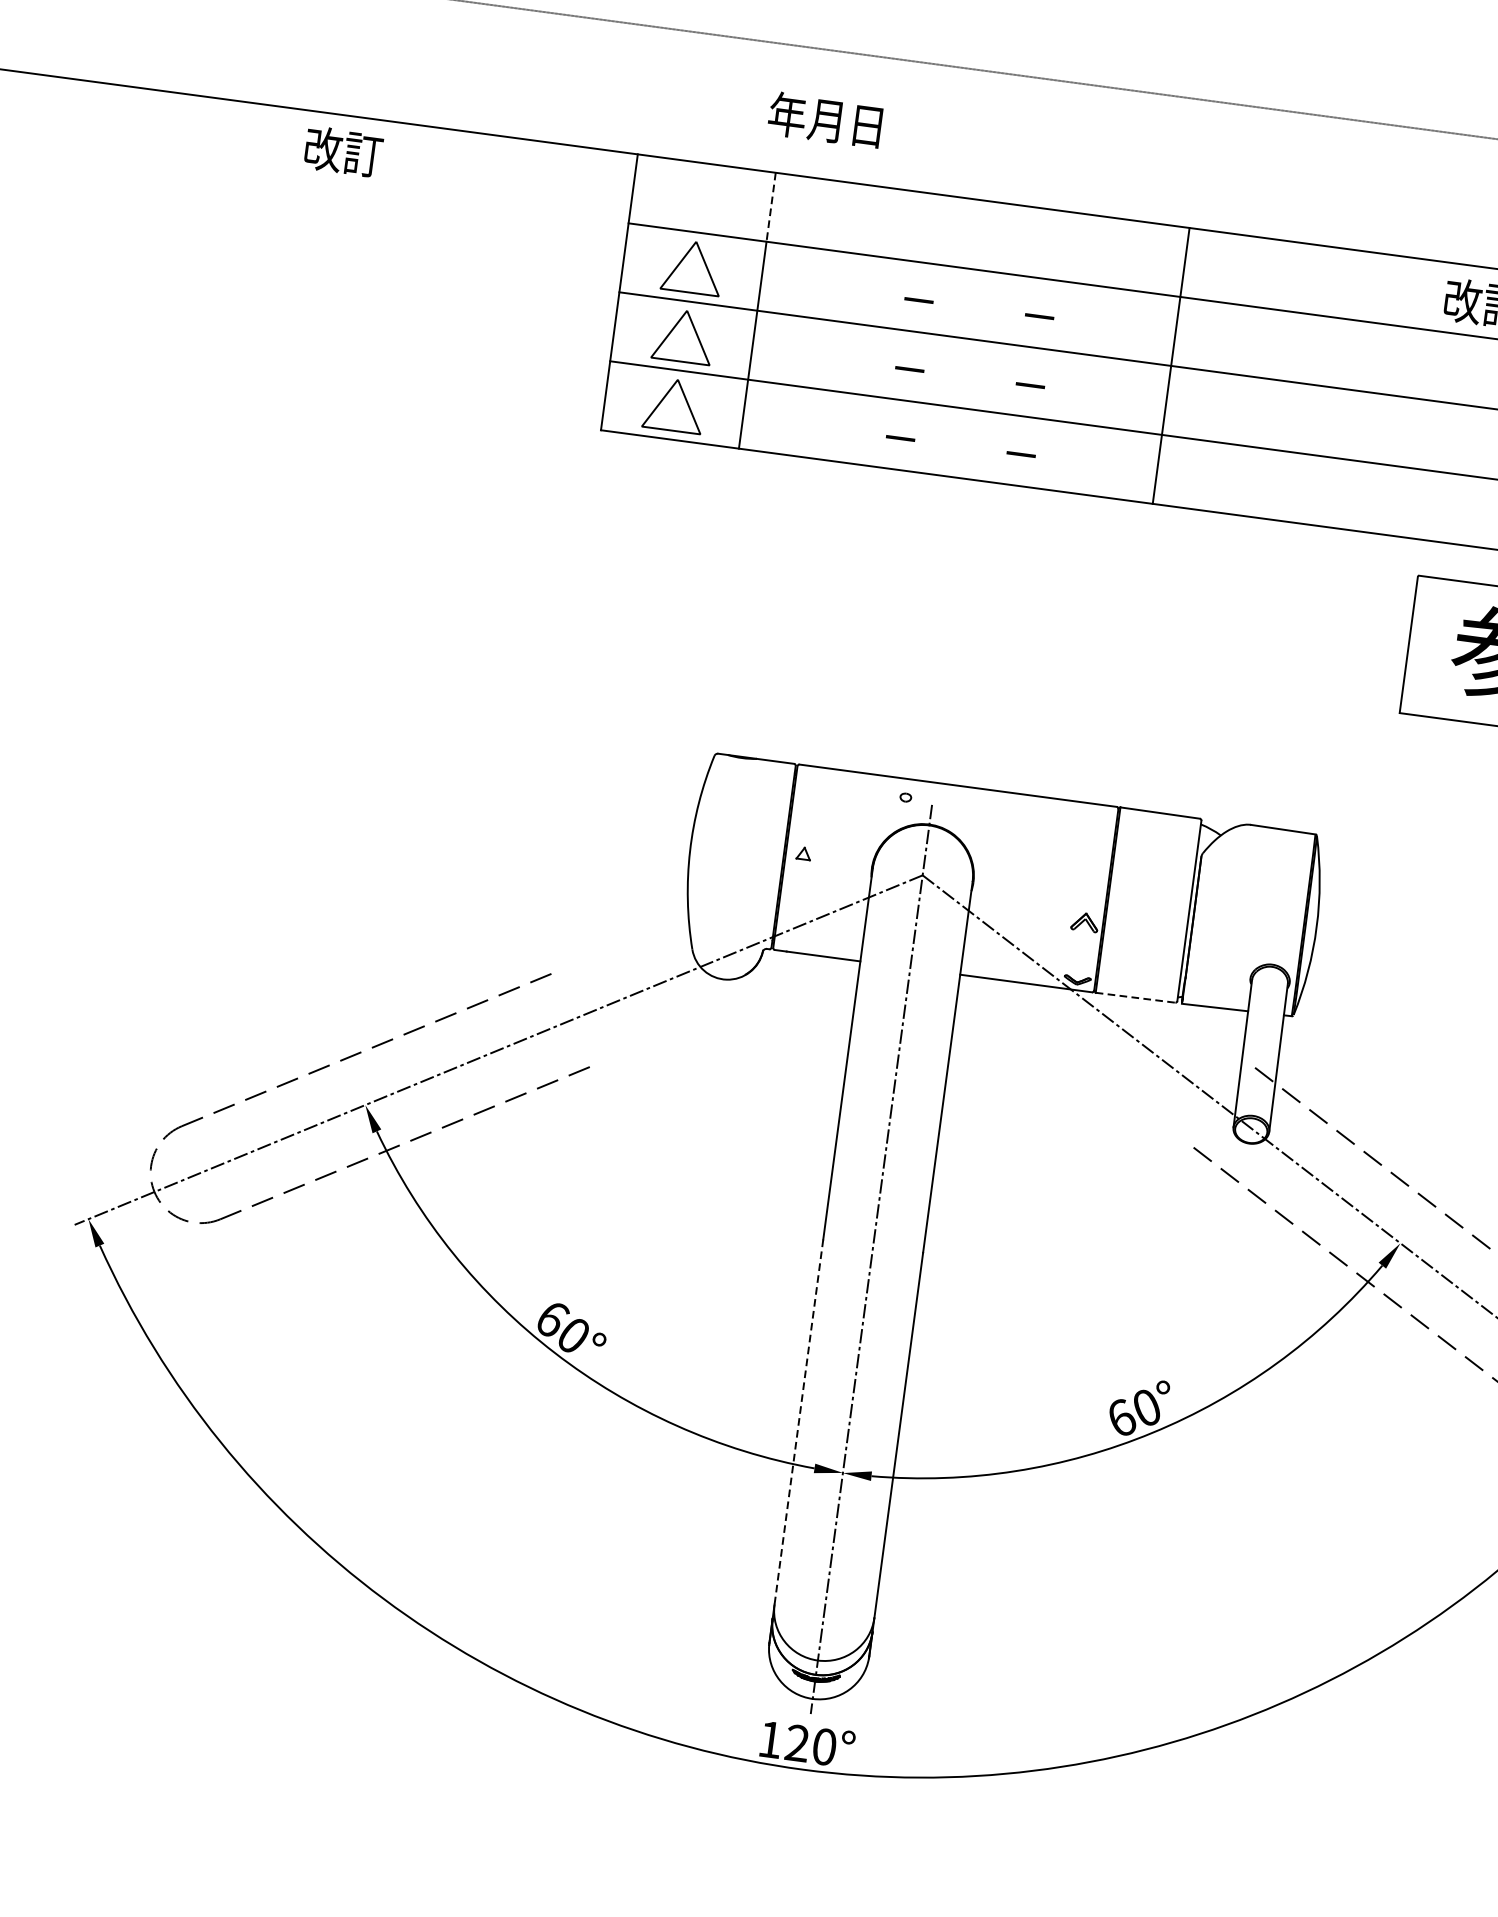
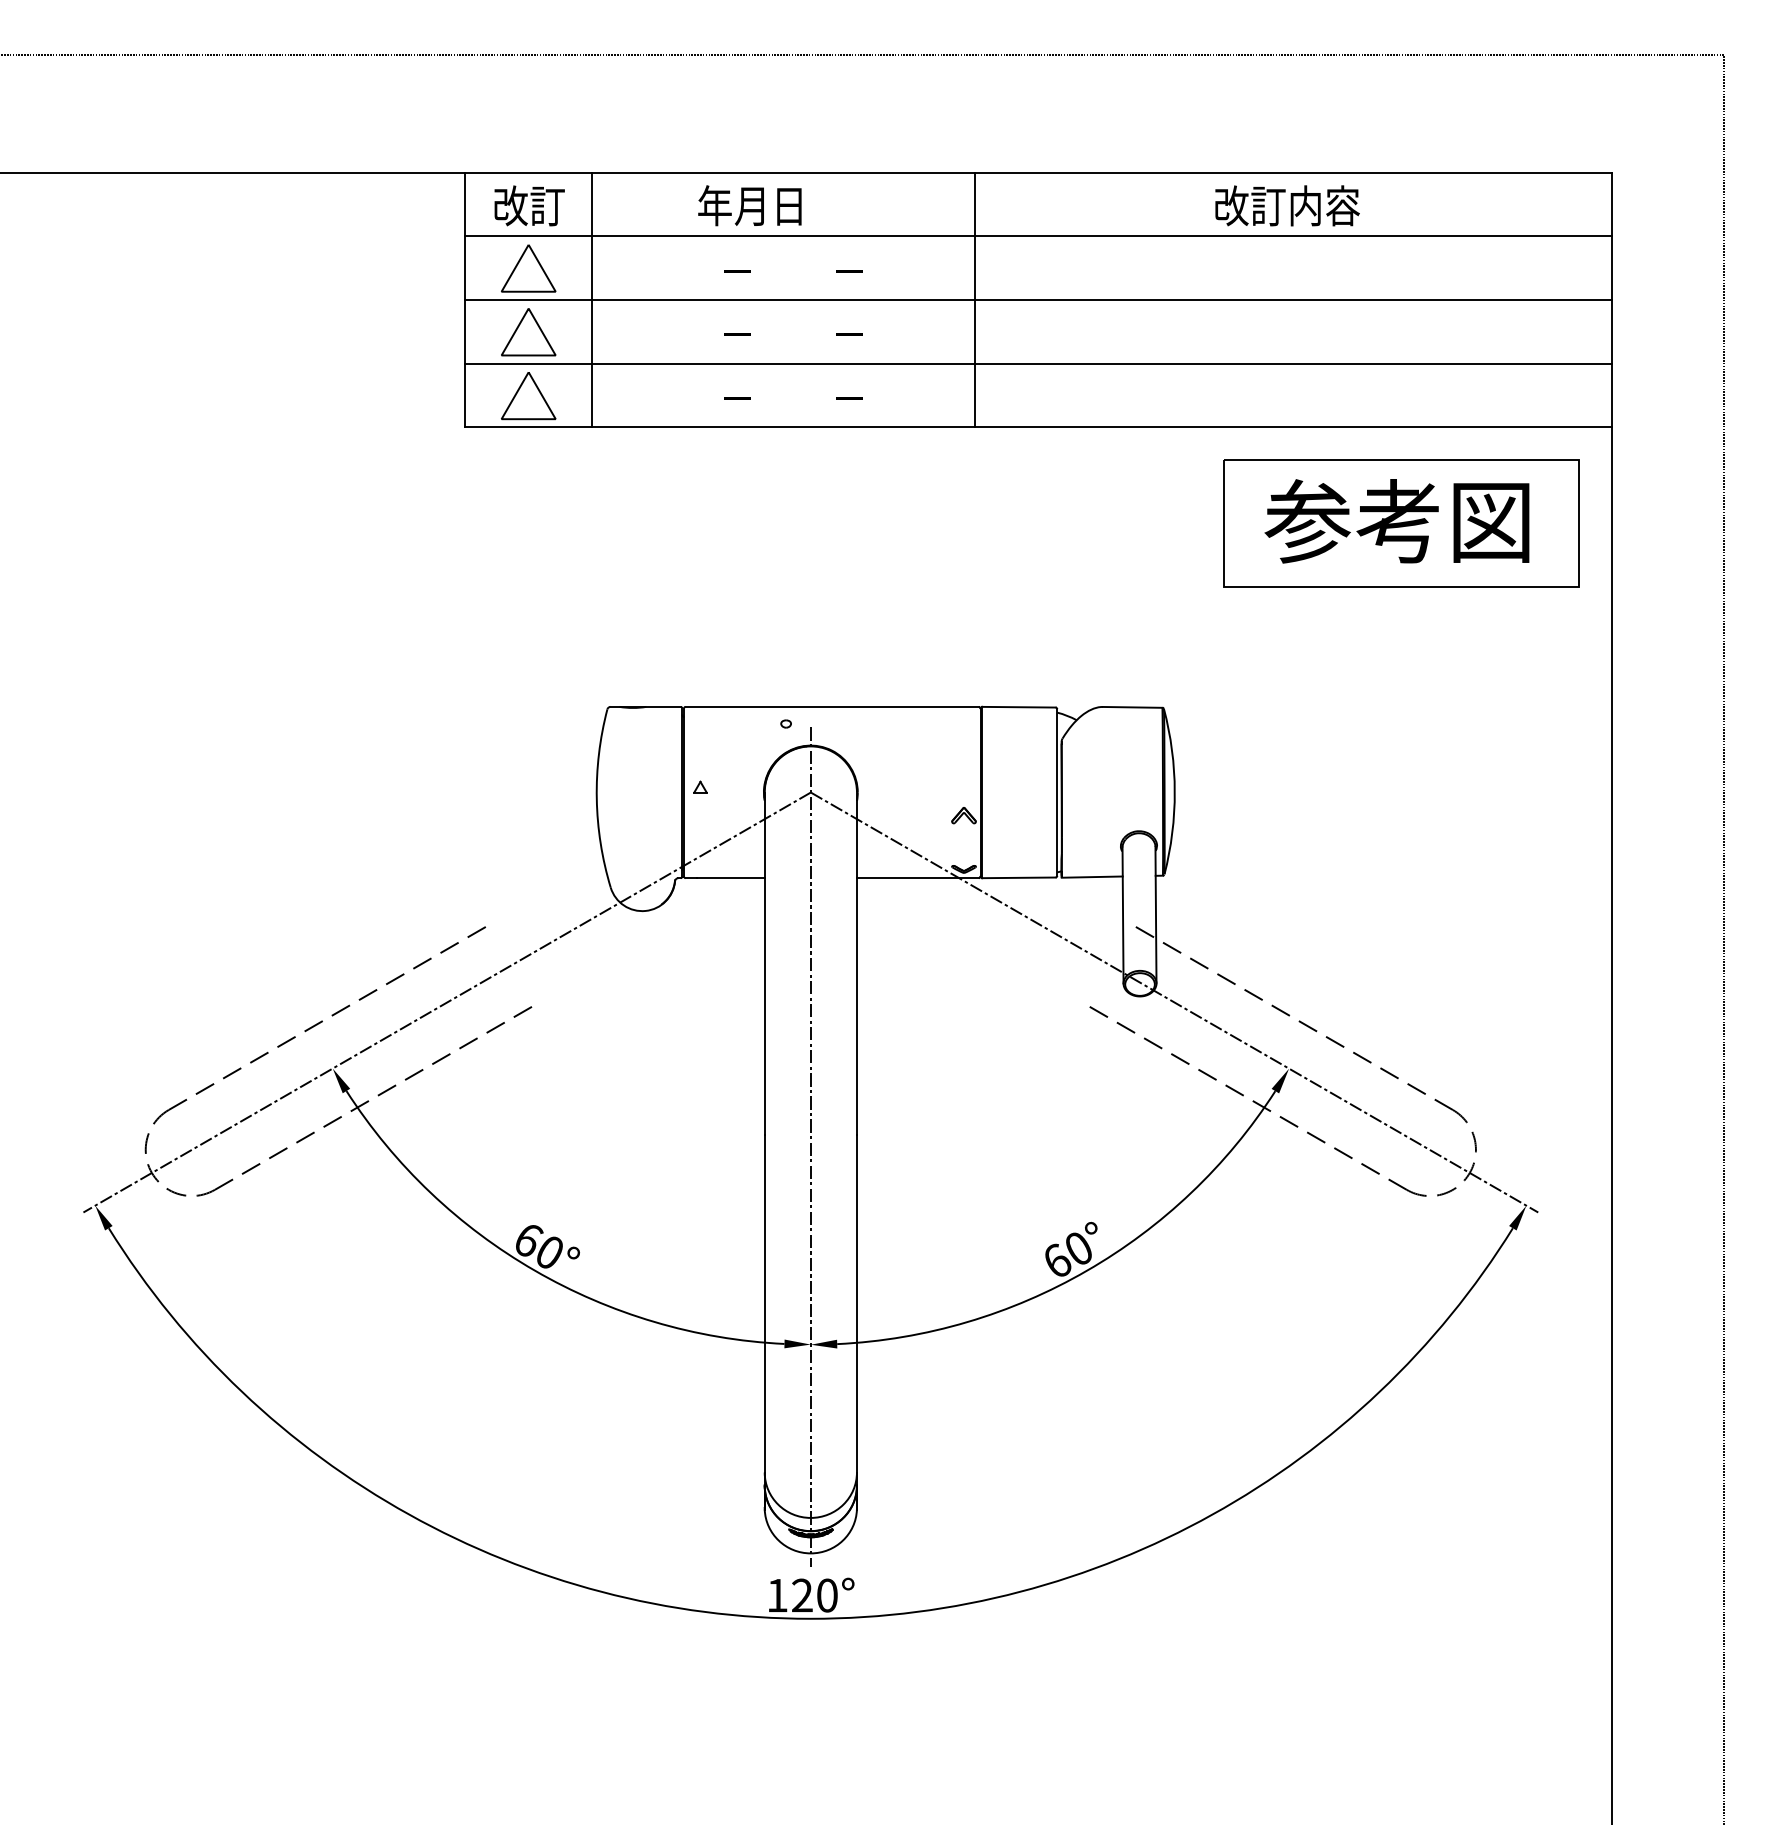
text: (824, 119) -> (749, 205), moved
text: (343, 151) -> (529, 205), moved
line: (771, 207) -> (592, 204), dashed -> solid
line: (1135, 997) -> (1018, 877), dashed -> solid
line: (798, 1421) -> (764, 1303), dashed -> solid

